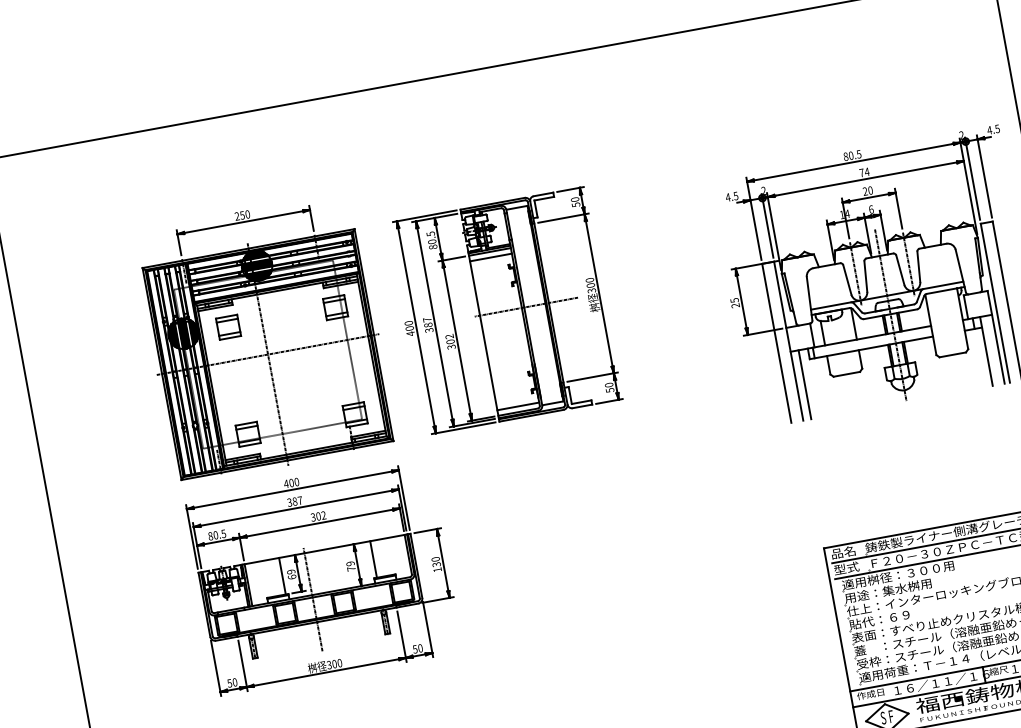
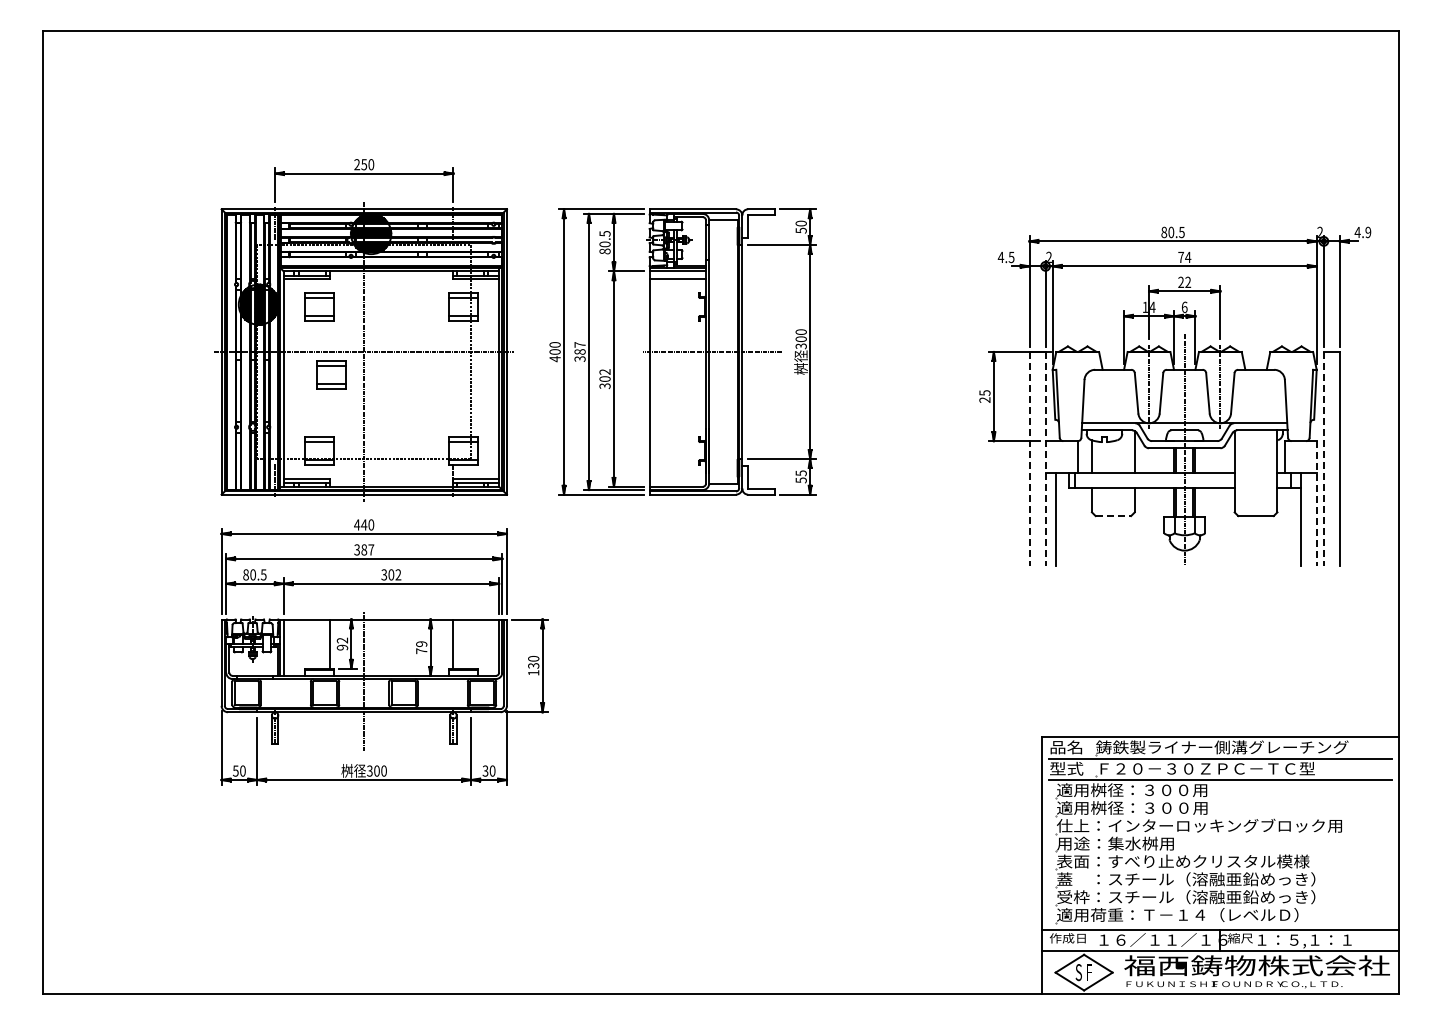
text: (997, 128) -> (1368, 231), 4.5 -> 4.9
text: (870, 190) -> (1188, 282), 20 -> 22
line: (995, 303) -> (1323, 459), solid -> dashed
line: (996, 338) -> (1316, 504), solid -> dashed
line: (788, 341) -> (1045, 459), solid -> dashed
line: (776, 343) -> (1029, 459), solid -> dashed
line: (846, 374) -> (1113, 516), solid -> dashed
part: (246, 375) -> (331, 374), added
text: (608, 385) -> (800, 473), 50 -> 55
line: (518, 406) -> (677, 479), removed
text: (291, 482) -> (364, 524), 400 -> 440
text: (291, 574) -> (342, 643), 69 -> 92
text: (900, 588) -> (1132, 807), 用途：集水桝用 -> 適用桝径：３００用
text: (893, 617) -> (1115, 843), 貼代：６９ -> 用途：集水桝用
text: (415, 648) -> (485, 770), 50 -> 30

